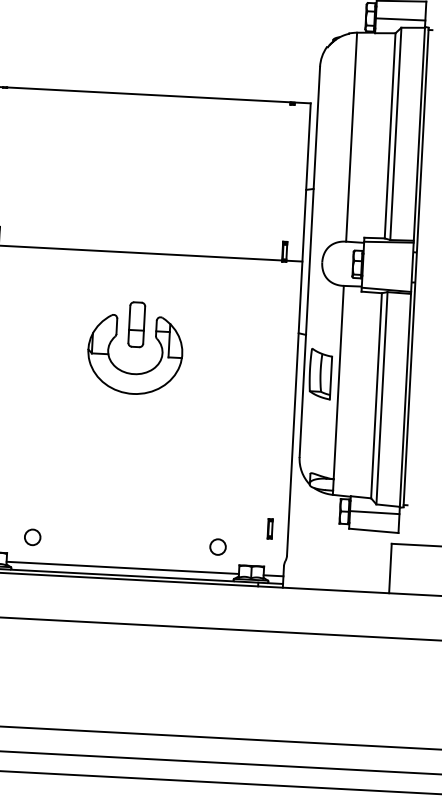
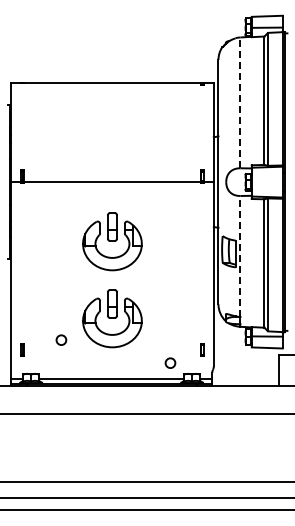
line: (351, 136) -> (240, 102), solid -> dashed
line: (338, 382) -> (240, 256), solid -> dashed
part: (129, 470) -> (112, 318), added
circle: (32, 536) -> (61, 339), moved

